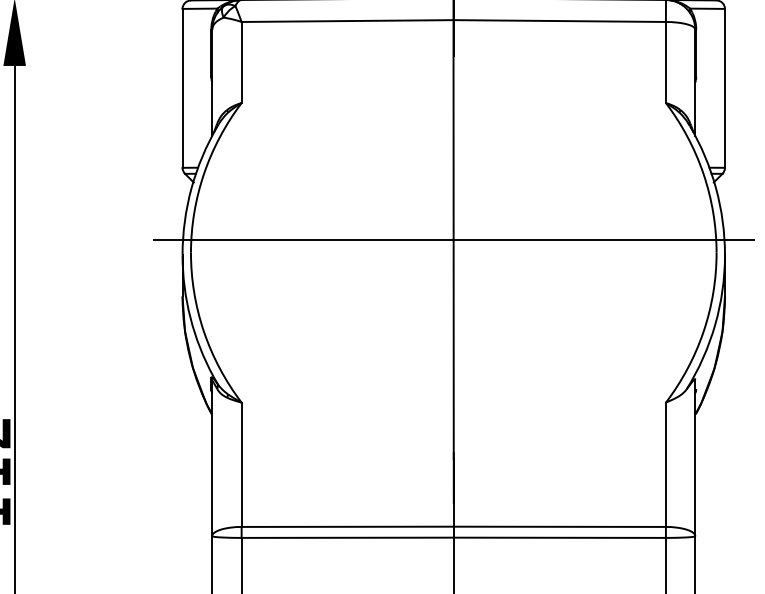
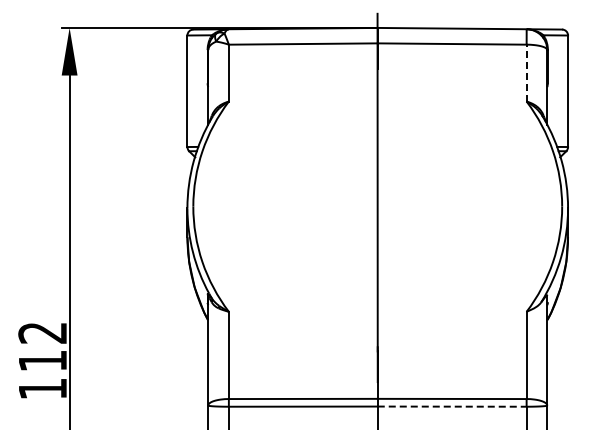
line: (665, 61) -> (526, 72), solid -> dashed
line: (453, 239) -> (377, 197), removed
line: (560, 537) -> (452, 406), solid -> dashed

